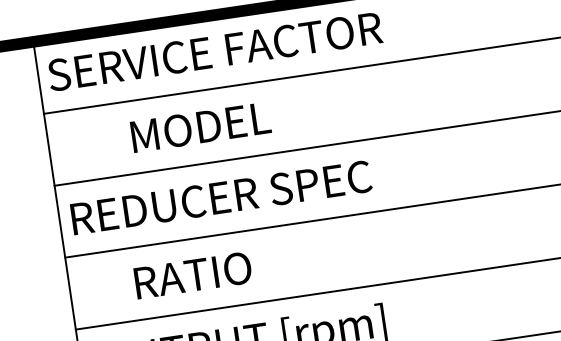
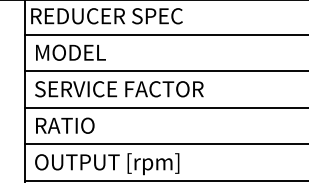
text: (215, 52) -> (114, 16), SERVICE FACTOR -> REDUCER SPEC
text: (199, 126) -> (70, 52), moved
text: (242, 195) -> (117, 89), REDUCER SPEC -> SERVICE FACTOR
text: (193, 274) -> (65, 125), moved

